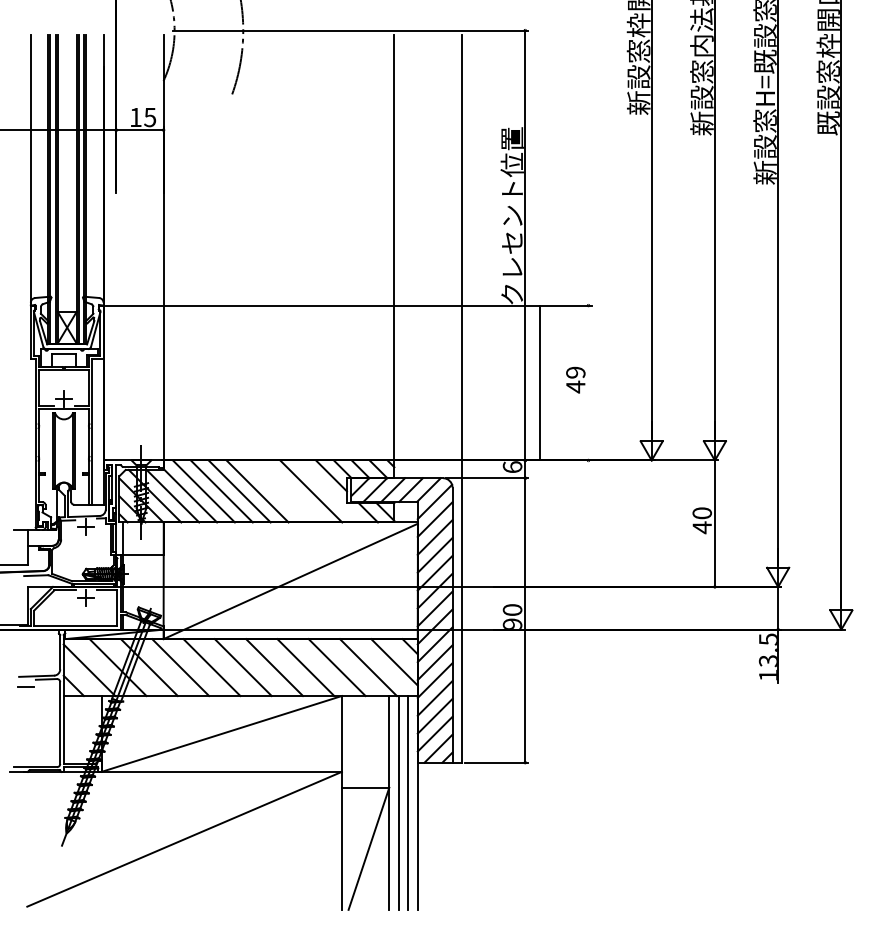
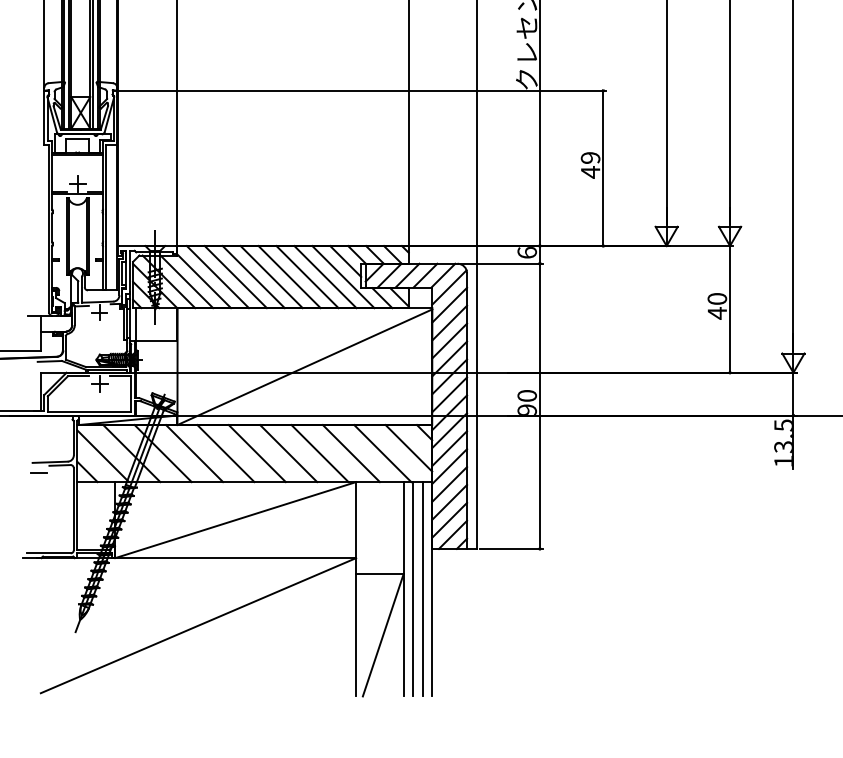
line: (540, 382) -> (603, 167), moved
line: (275, 491) -> (289, 277), added
line: (293, 491) -> (307, 277), added
line: (329, 491) -> (343, 277), added

